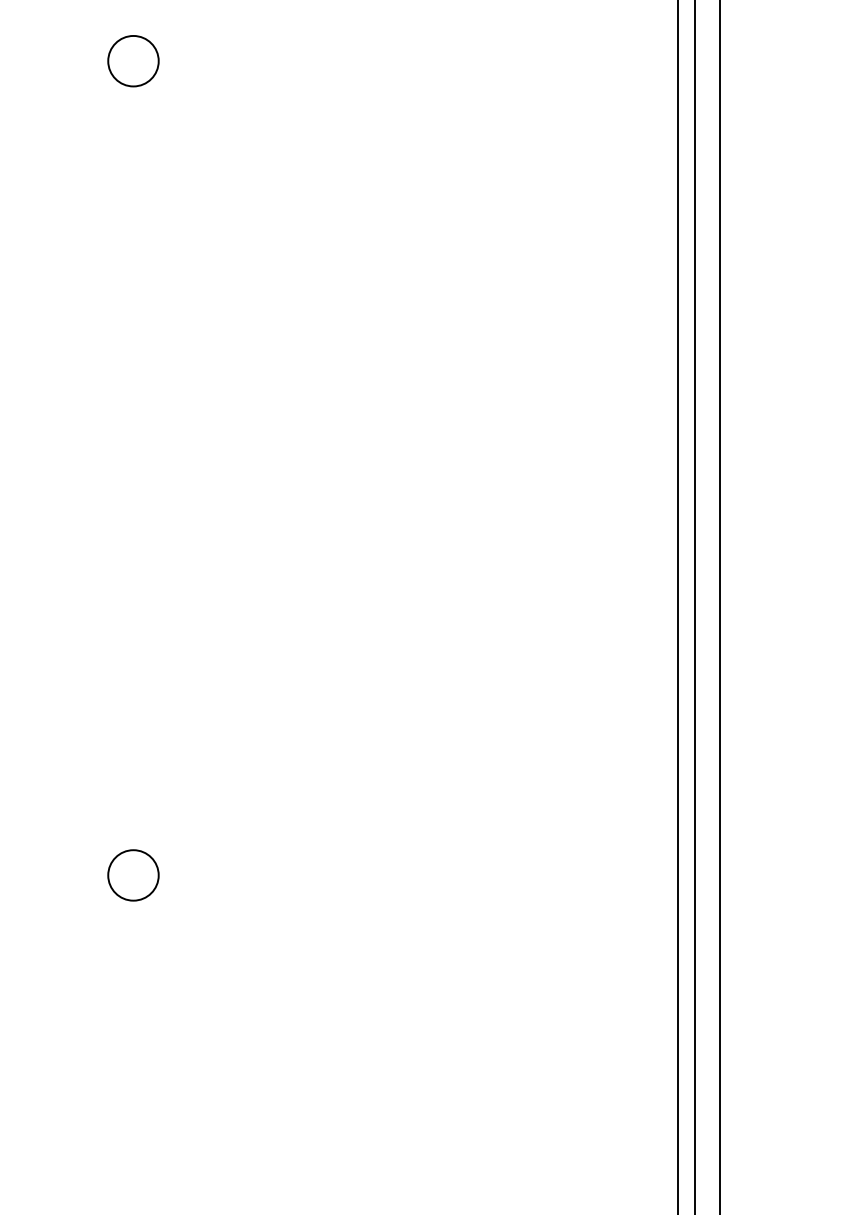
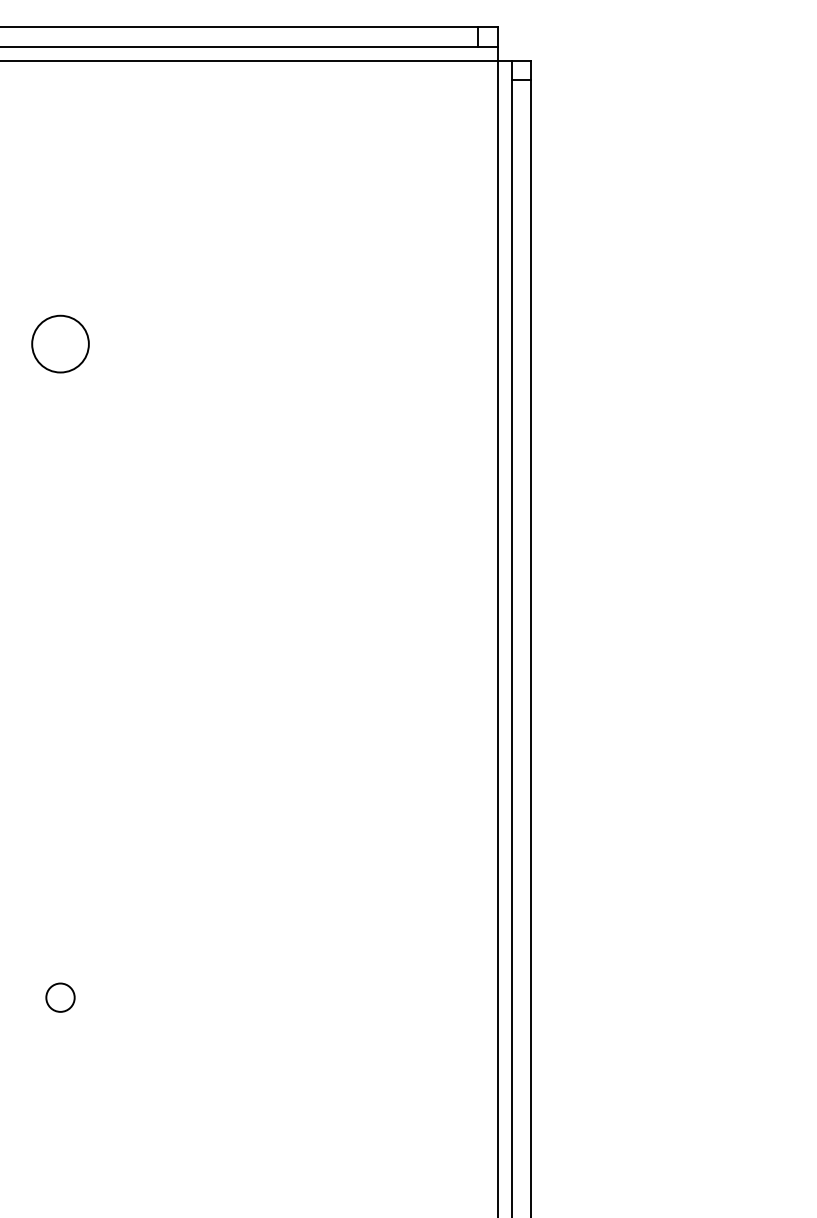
circle: (133, 61) -> (60, 344), size x1.4
circle: (133, 875) -> (60, 997), size x0.7

